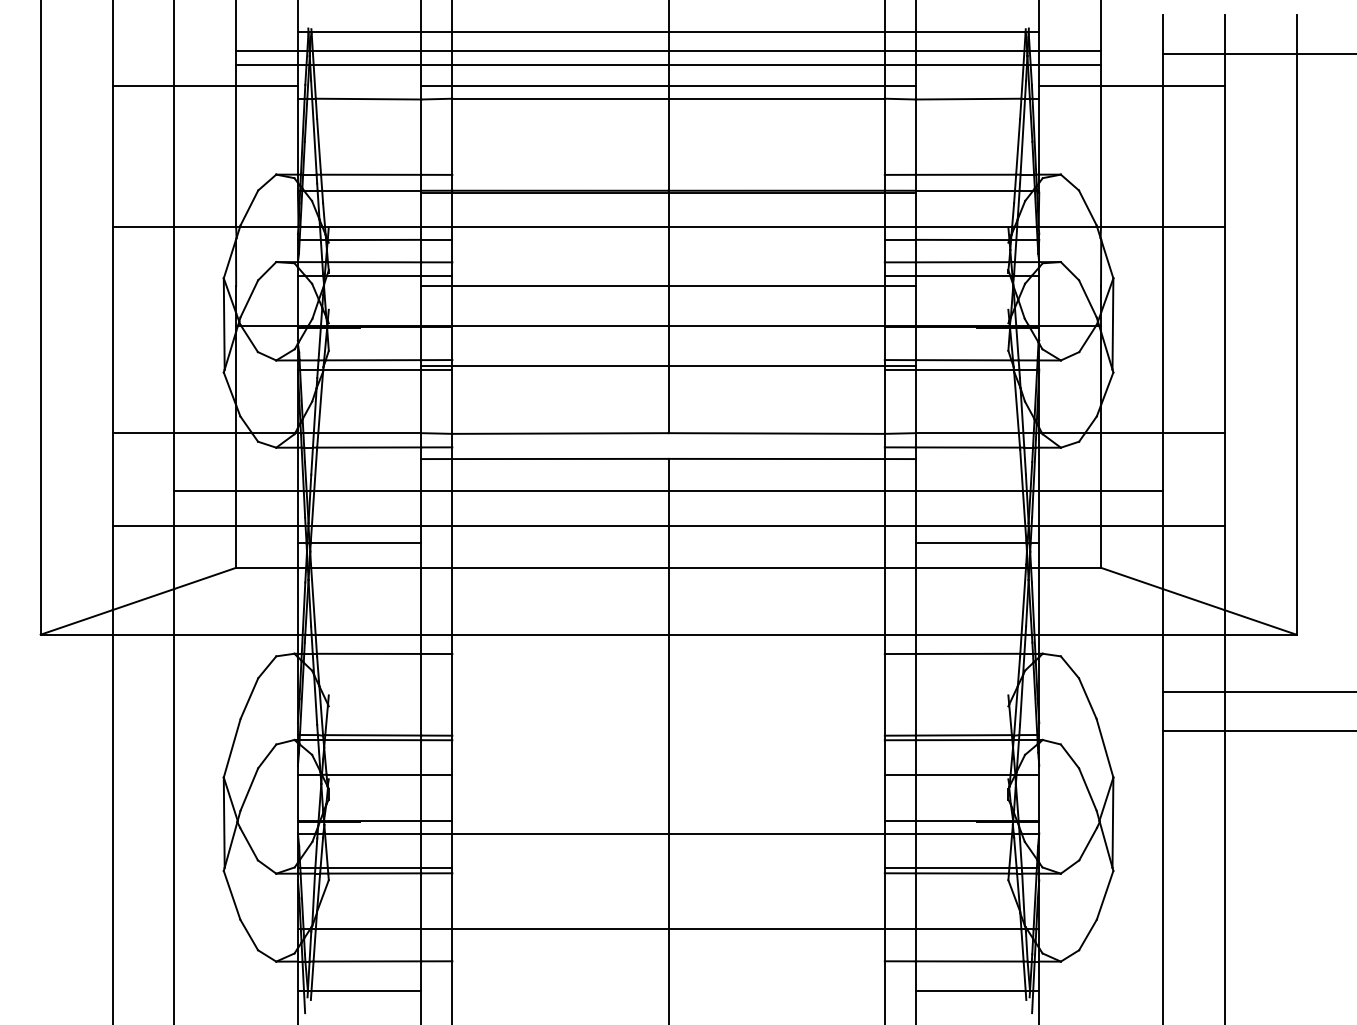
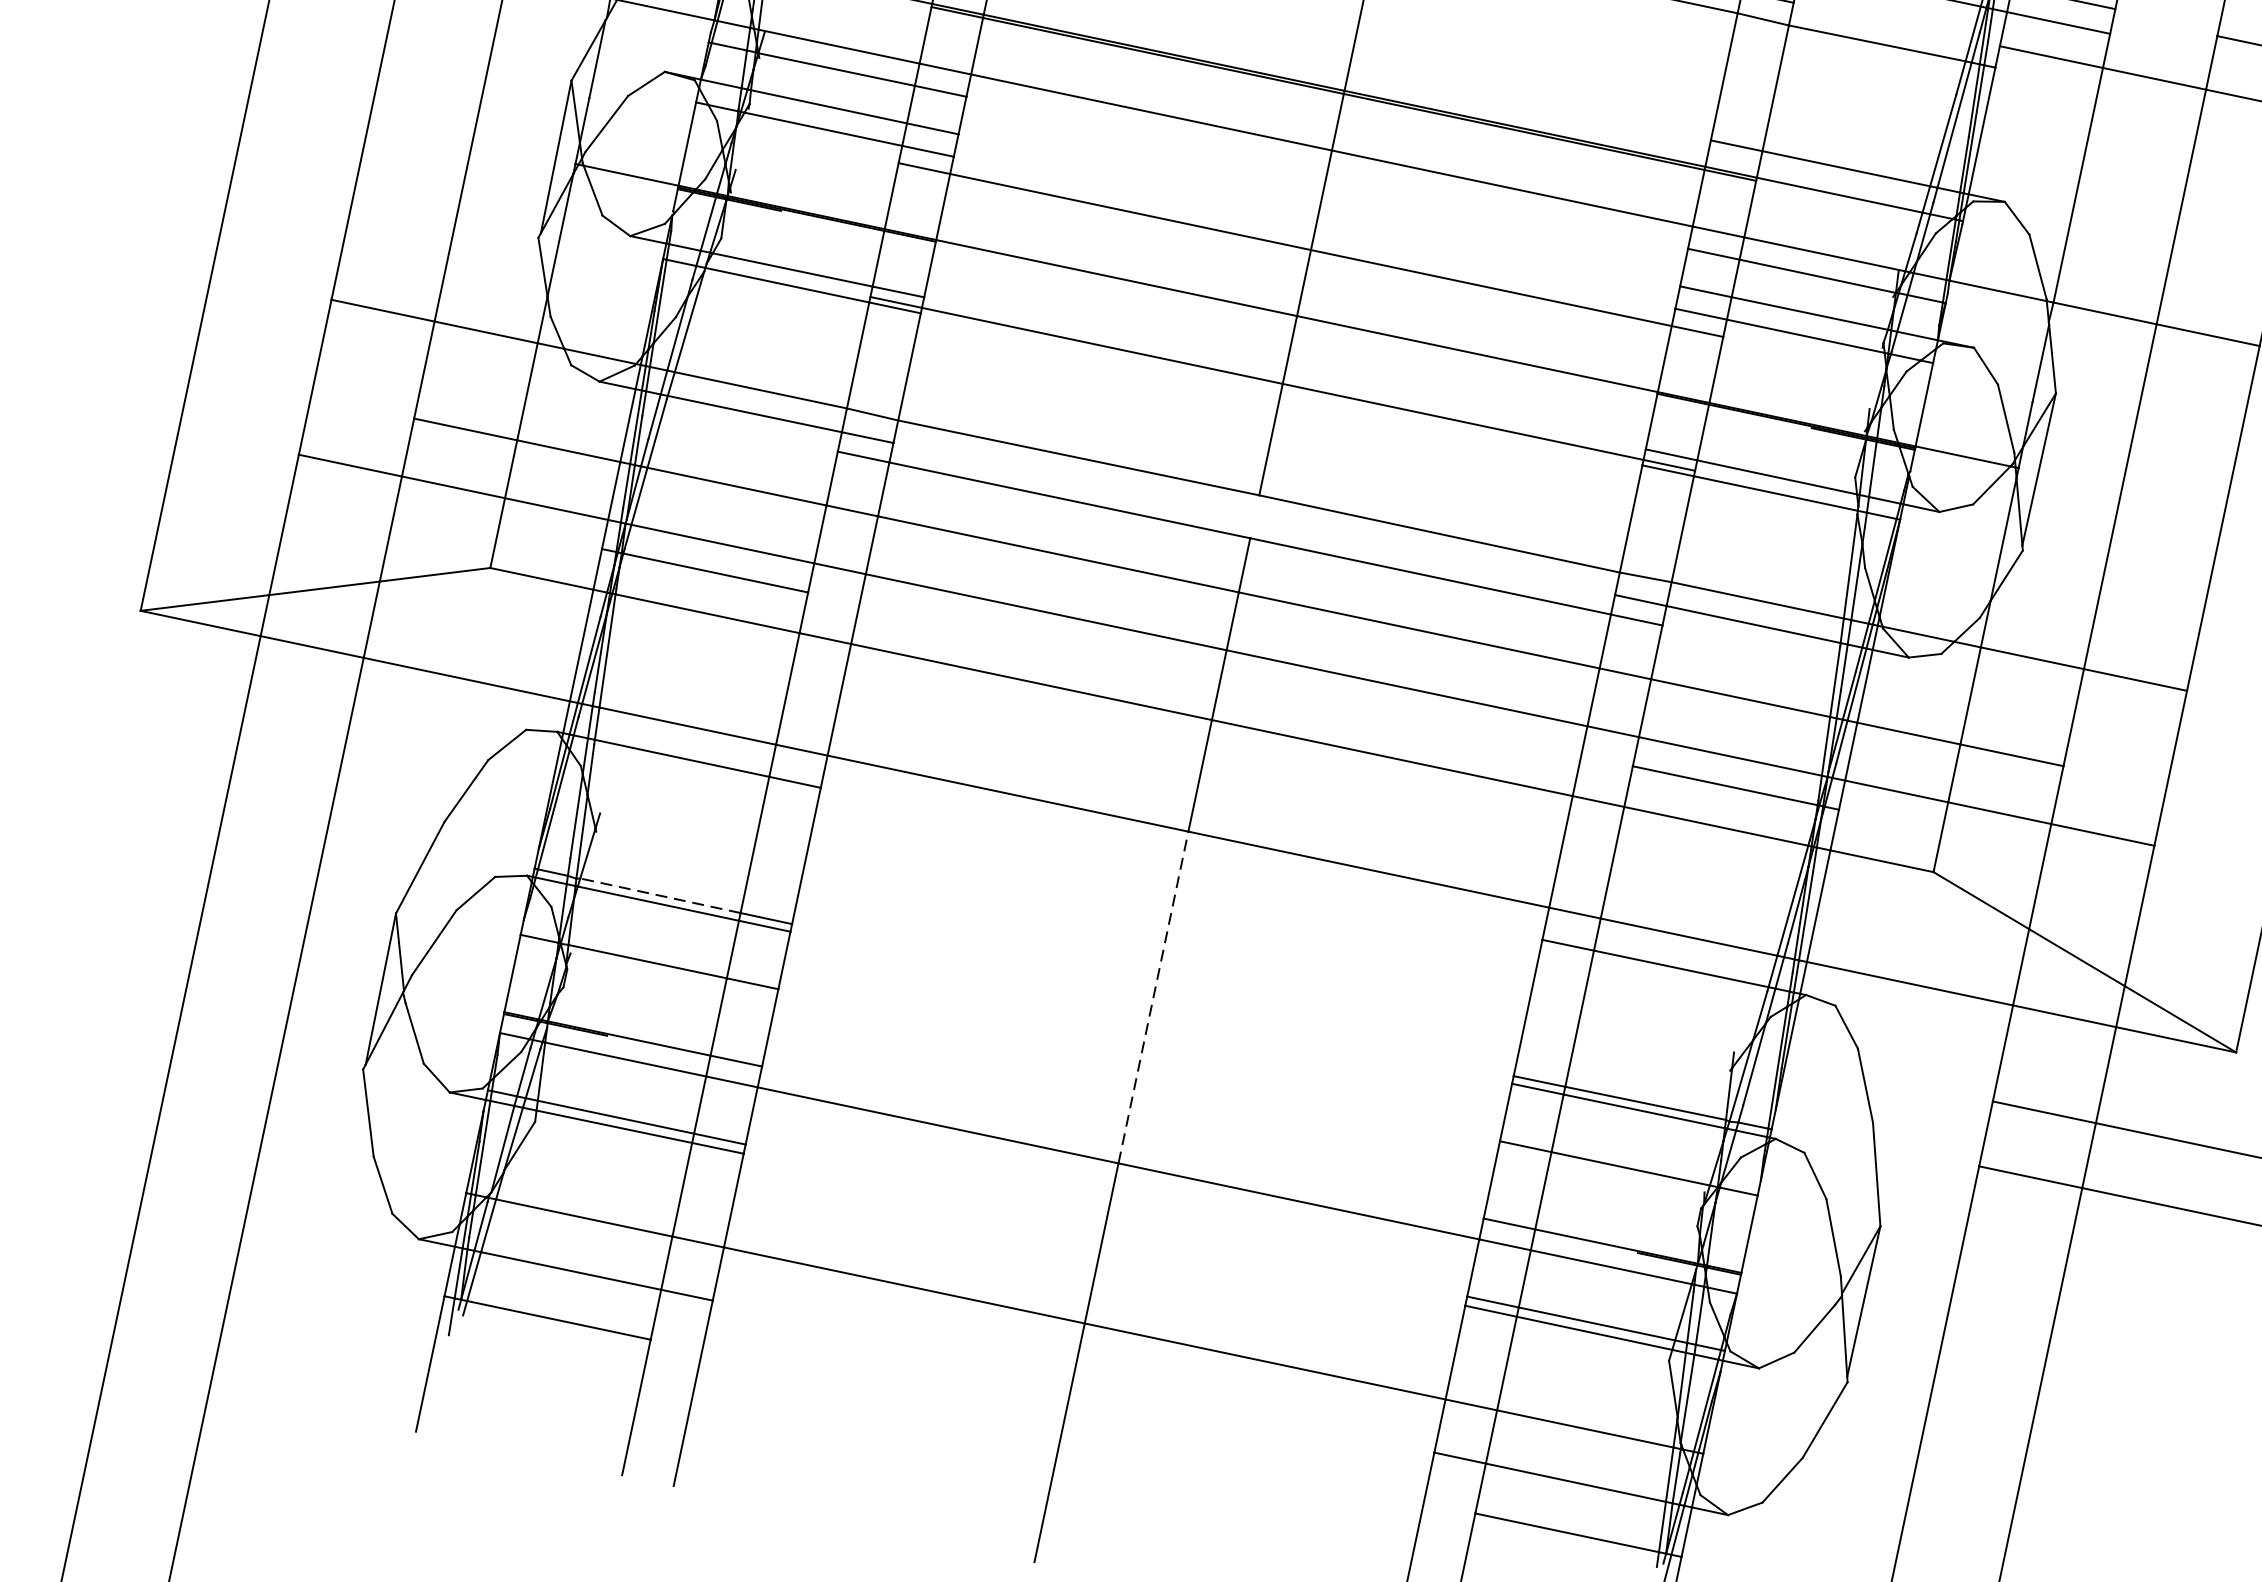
line: (668, 733) -> (1153, 996), solid -> dashed
line: (372, 735) -> (658, 895), solid -> dashed

